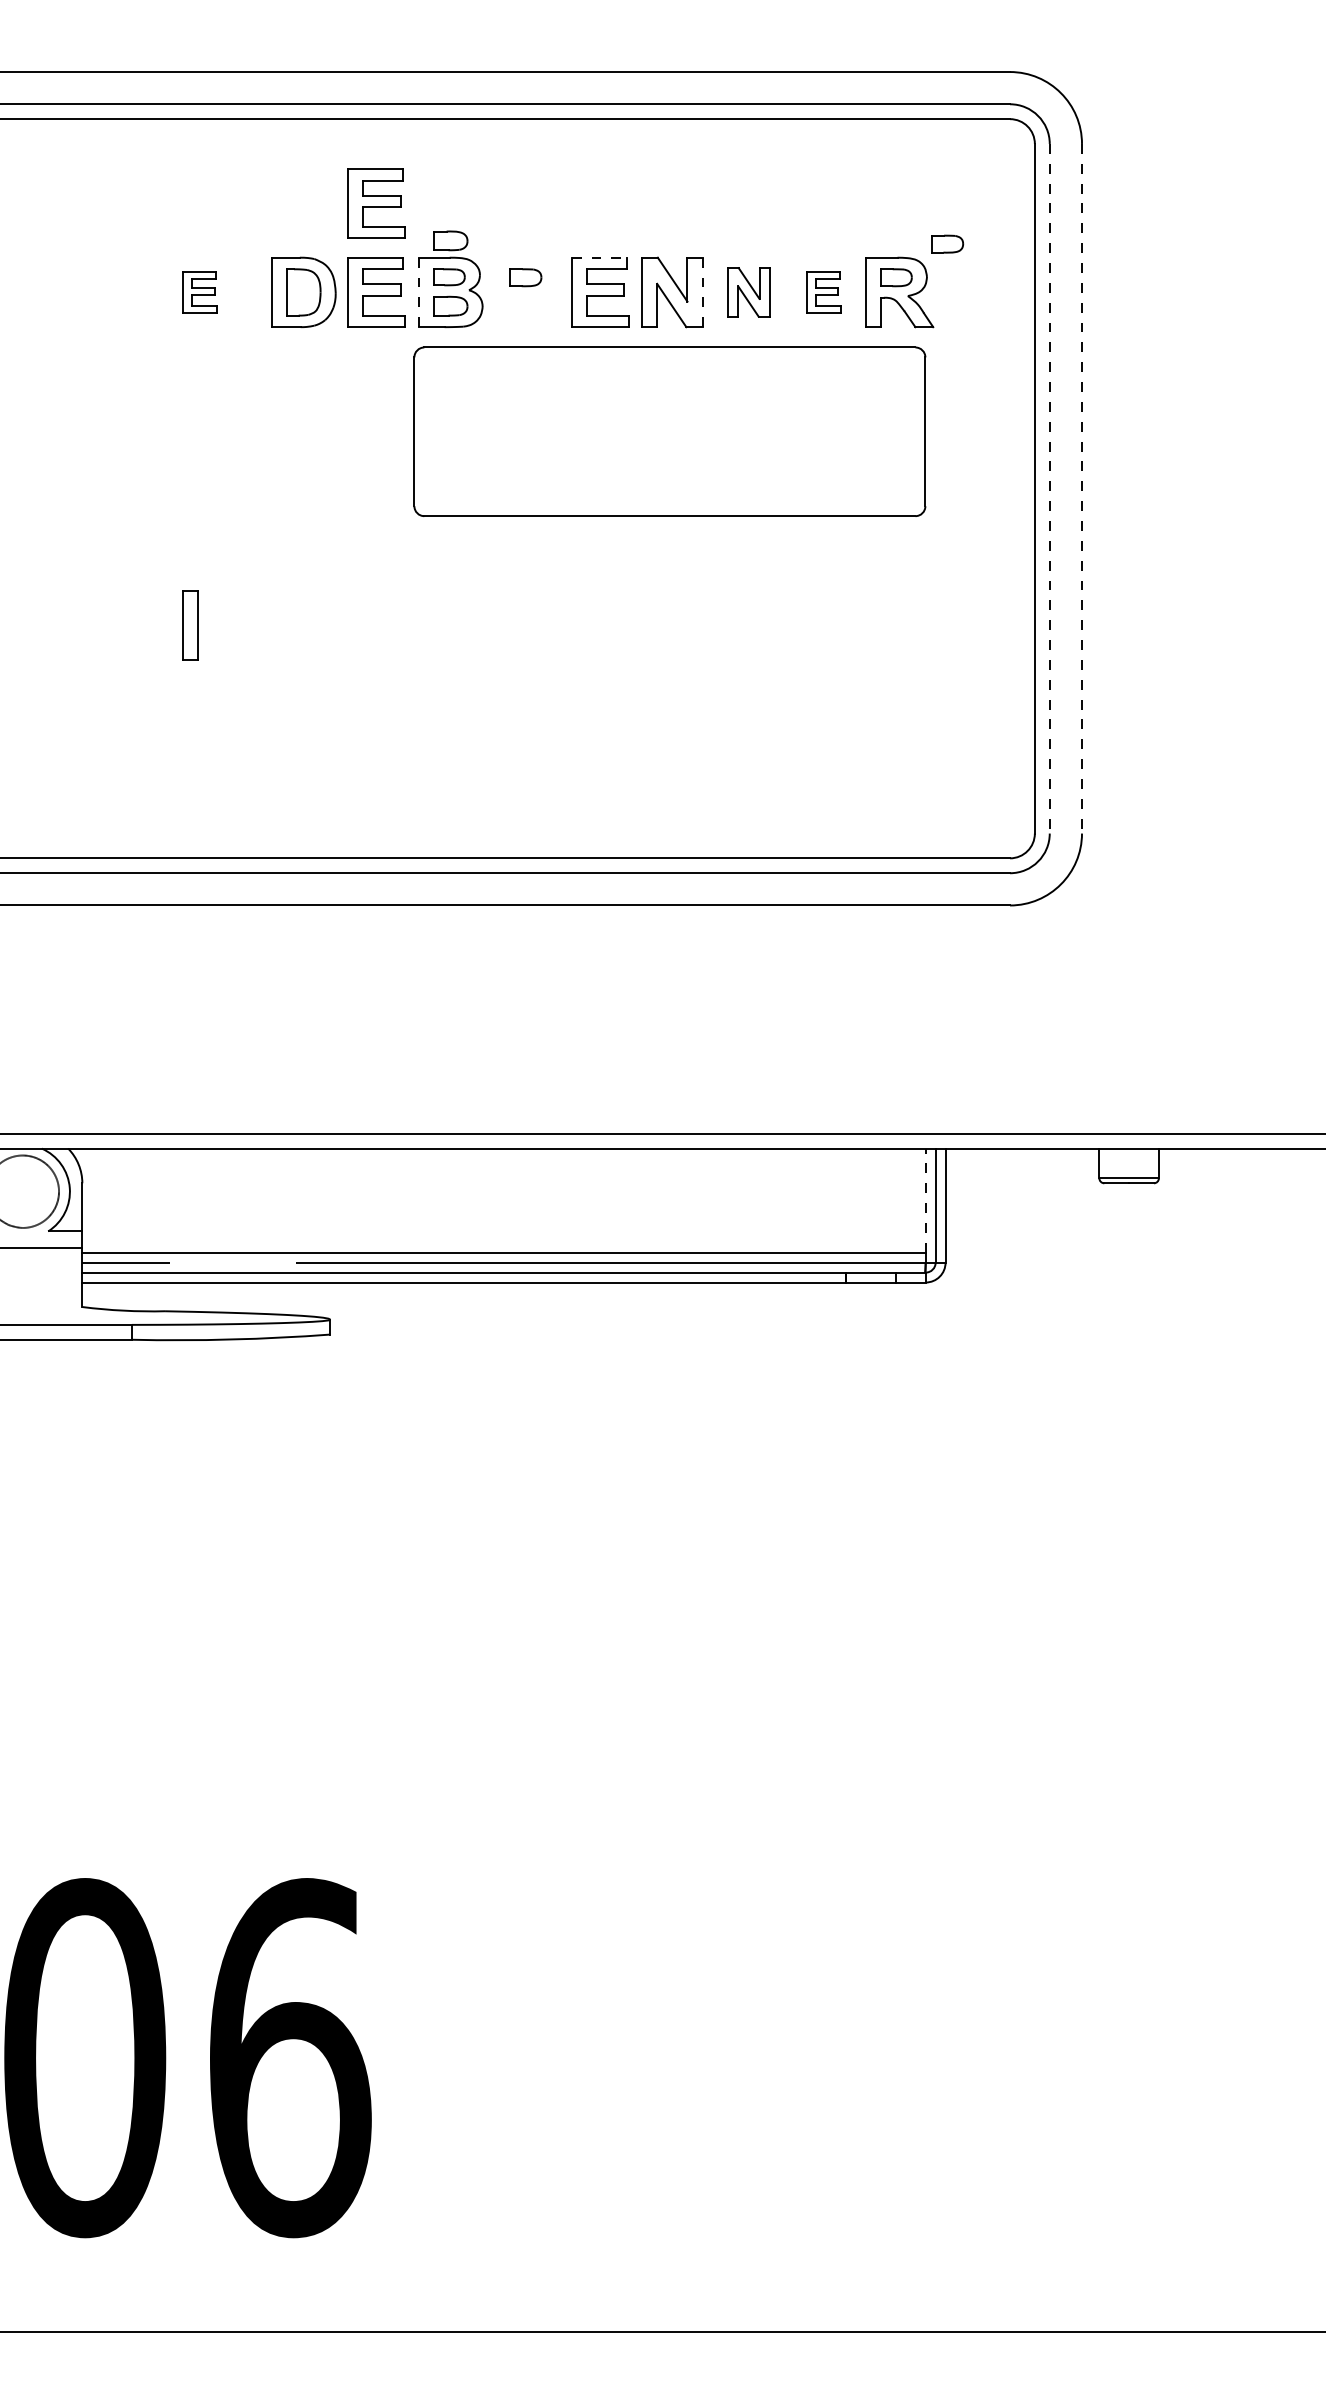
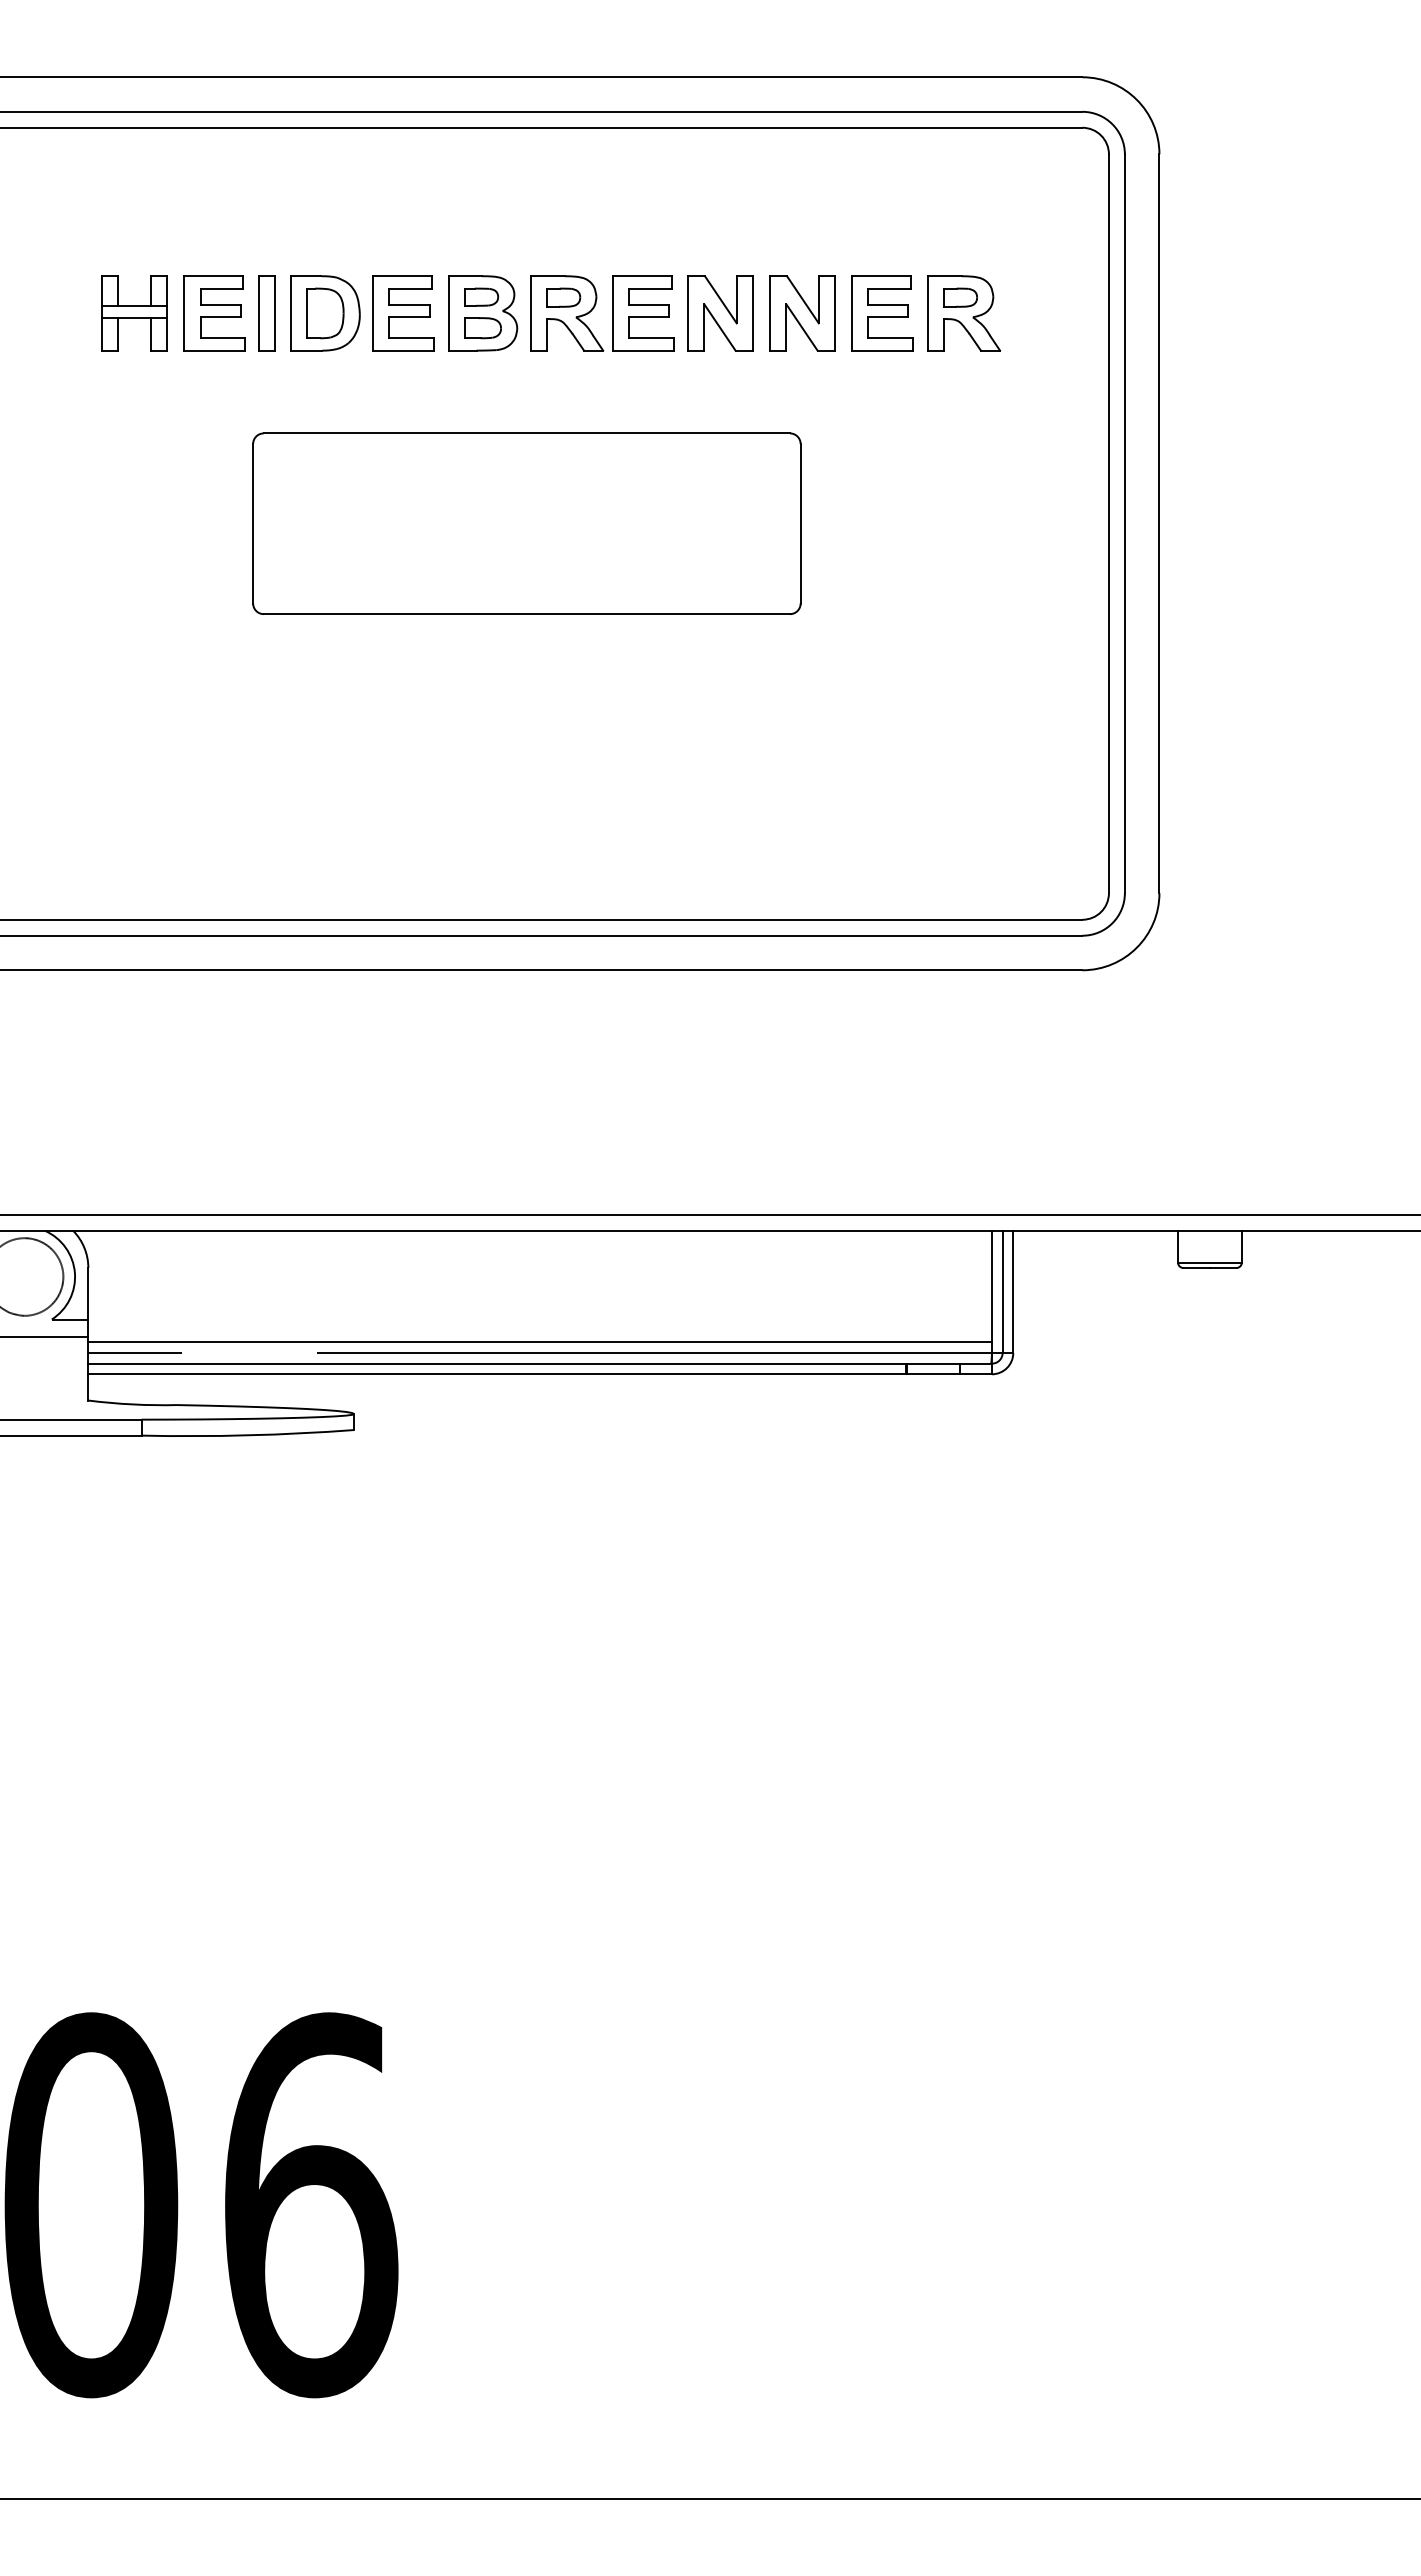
part: (376, 203) -> (403, 218), removed
part: (450, 241) -> (482, 258), removed
part: (947, 243) -> (1015, 261), removed
line: (599, 257) -> (642, 276), dashed -> solid
line: (418, 291) -> (448, 312), dashed -> solid
part: (125, 292) -> (134, 313), added
part: (200, 292) -> (214, 313), size x1.67
part: (529, 292) -> (567, 313), added
line: (702, 292) -> (752, 313), dashed -> solid
part: (748, 292) -> (802, 313), size x1.43
part: (823, 292) -> (882, 313), size x1.67
part: (669, 431) -> (526, 523), moved
line: (1049, 489) -> (1124, 524), dashed -> solid
line: (1082, 489) -> (1159, 524), dashed -> solid
part: (189, 625) -> (266, 313), moved
line: (926, 1200) -> (992, 1286), dashed -> solid

